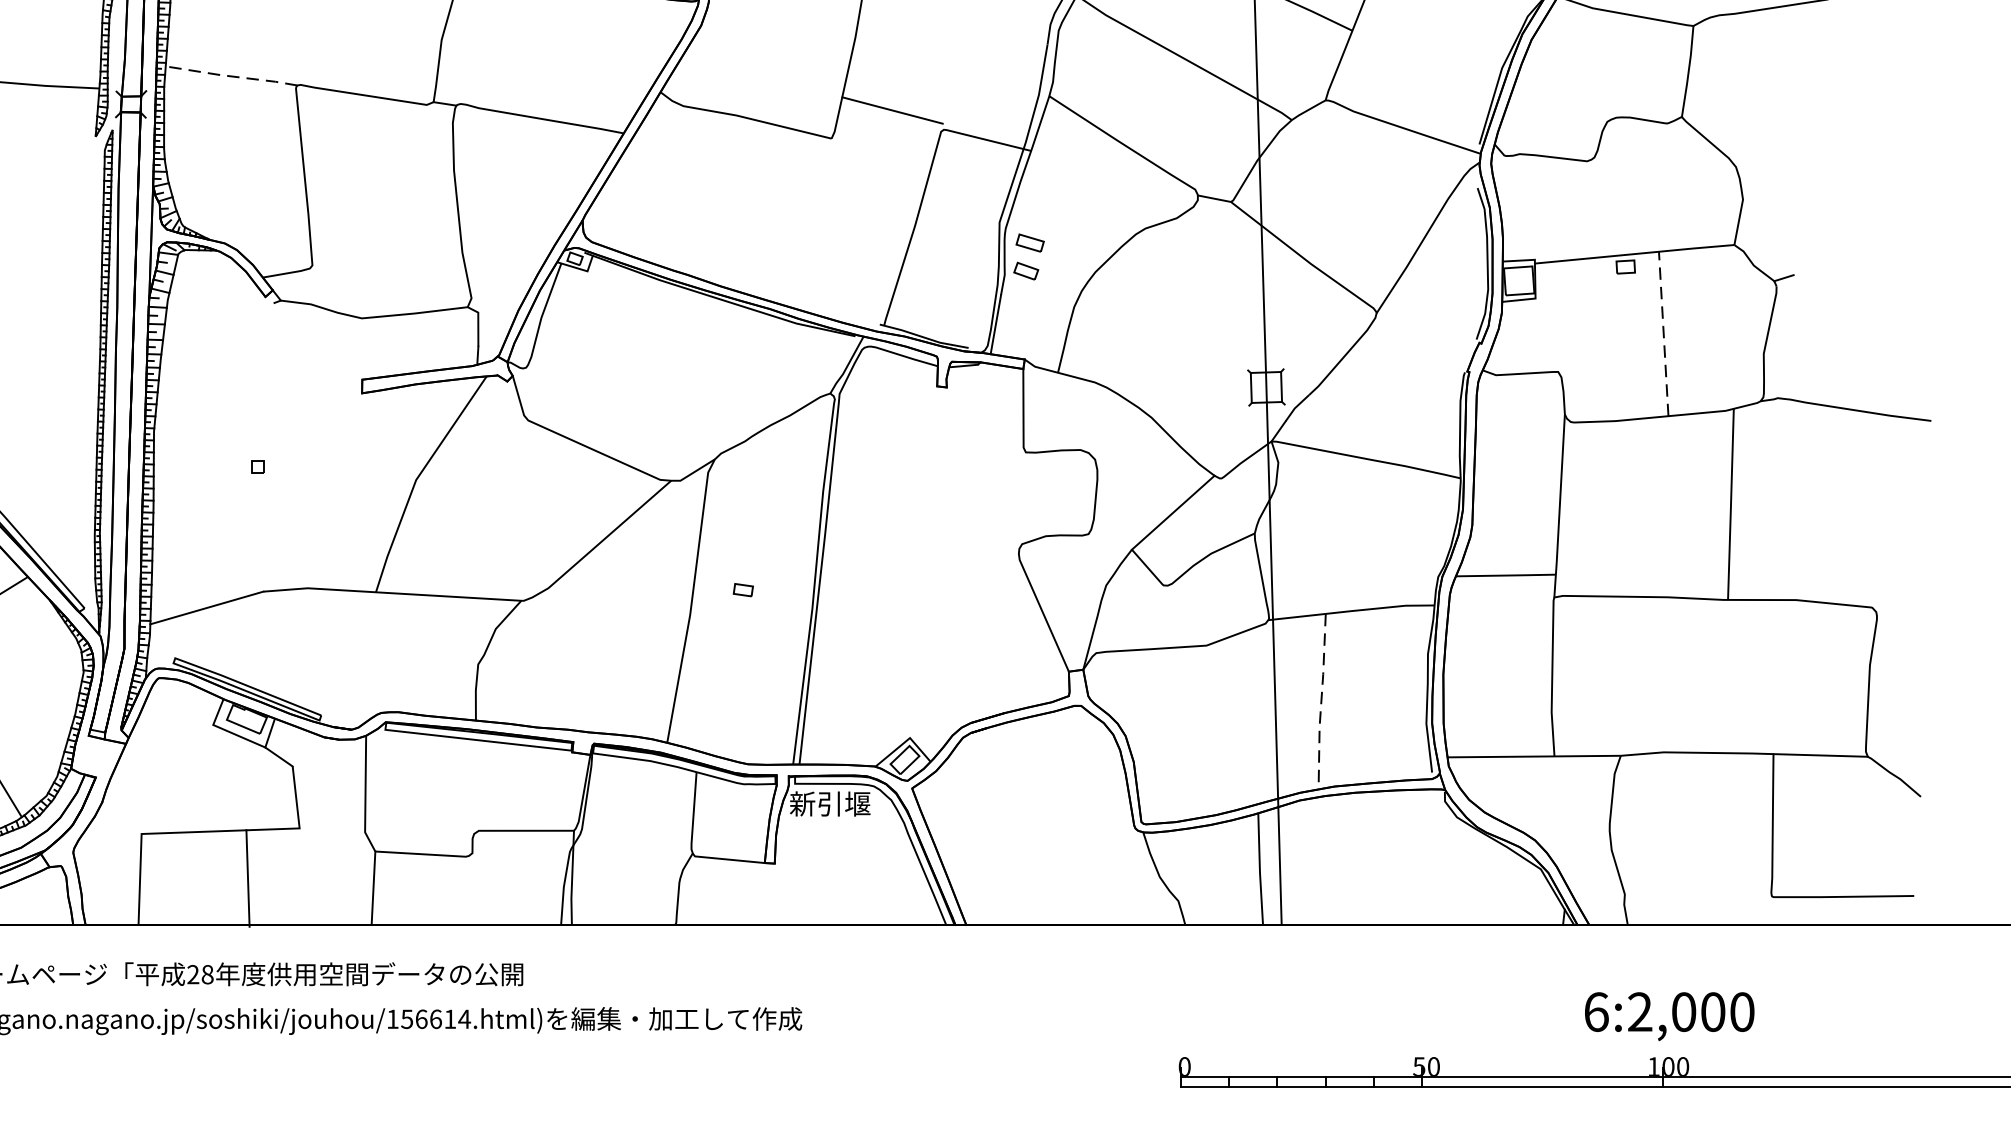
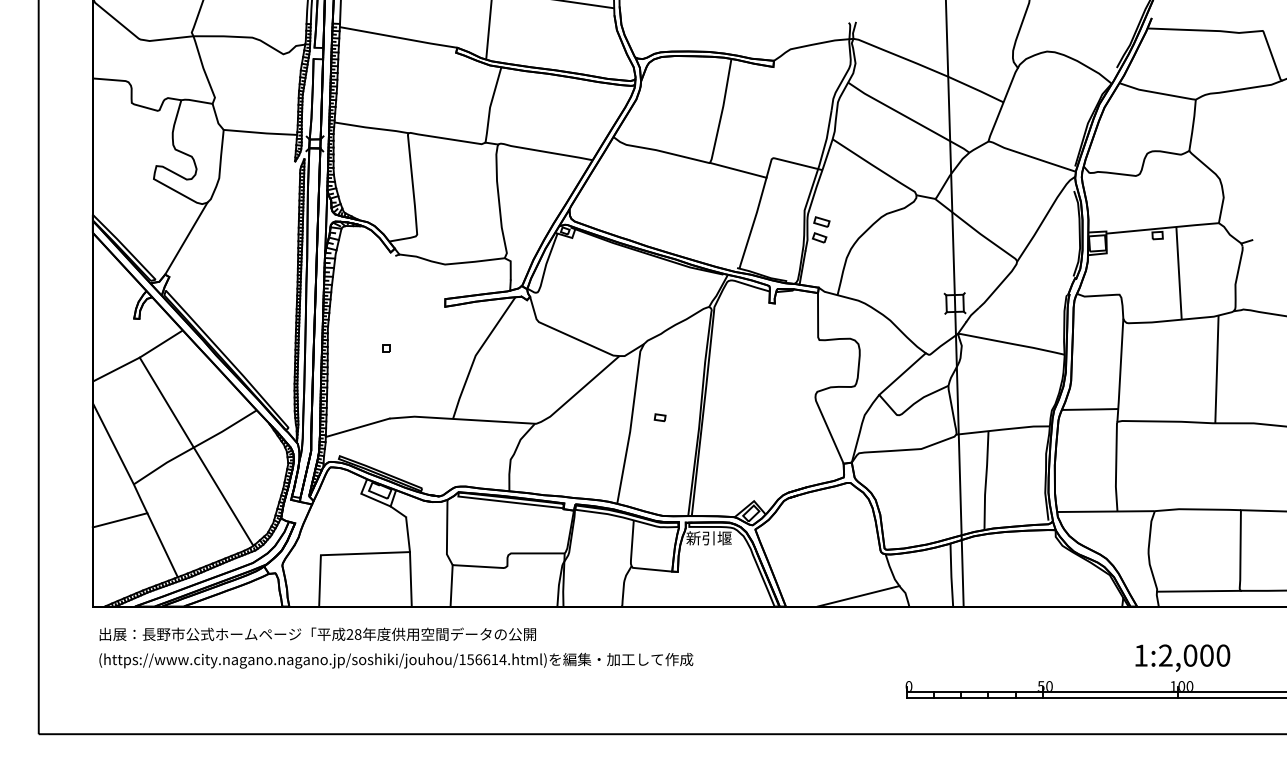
line: (231, 77) -> (371, 128), dashed -> solid
line: (892, 109) -> (738, 169), moved
line: (1662, 332) -> (1178, 272), dashed -> solid
line: (1322, 703) -> (986, 481), dashed -> solid
line: (247, 878) -> (410, 579), moved
line: (1698, 896) -> (1198, 590), added
line: (1095, 907) -> (858, 596), added
text: (1597, 1011) -> (1141, 655), 6:2,000 -> 1:2,000

